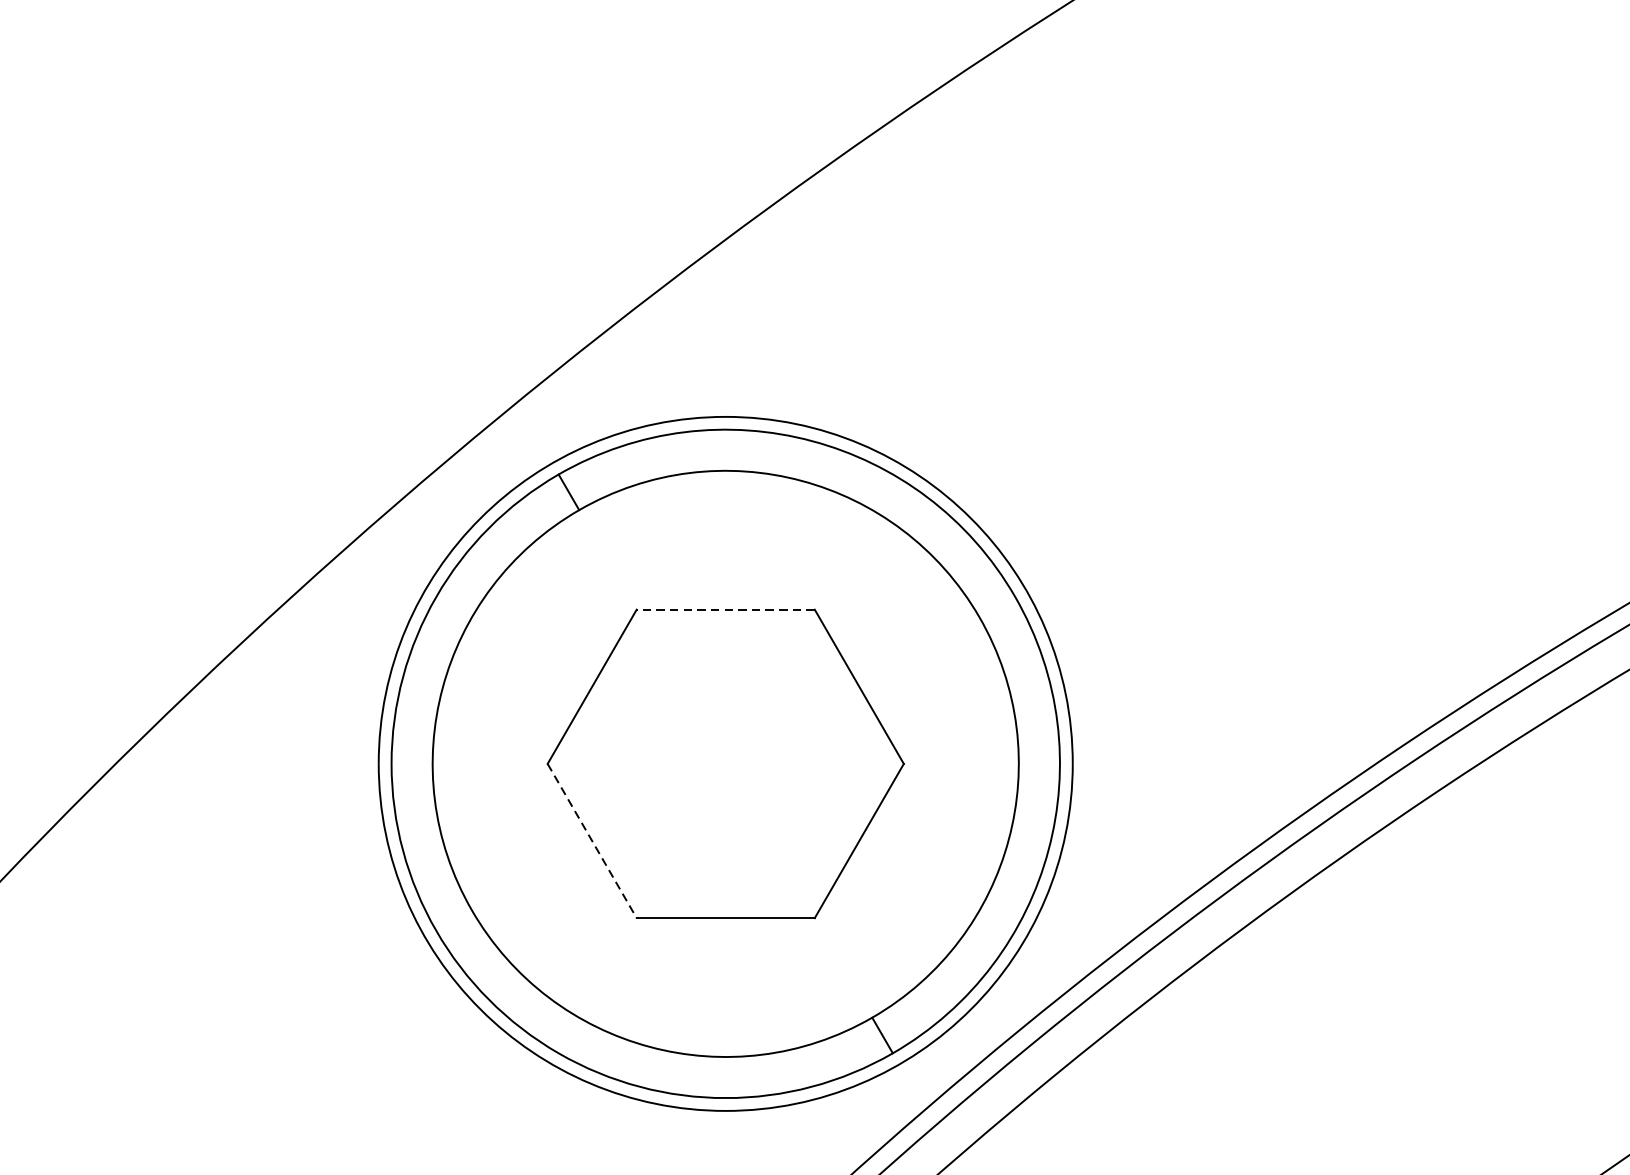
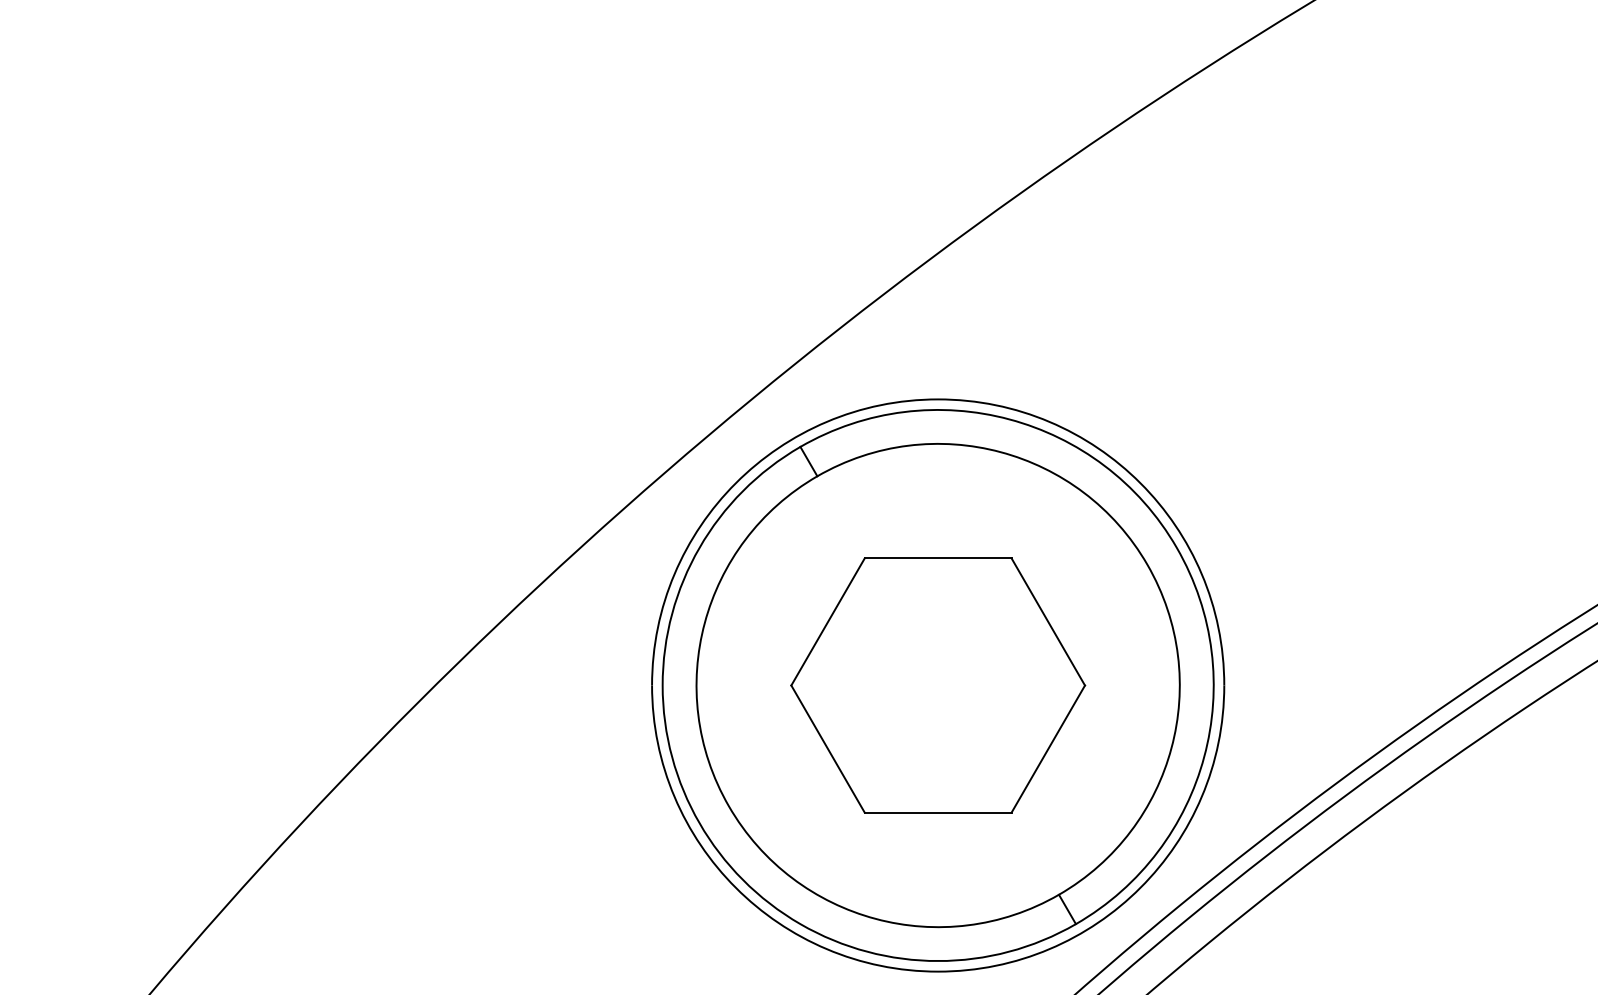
line: (724, 609) -> (937, 558), dashed -> solid
line: (592, 841) -> (828, 749), dashed -> solid

